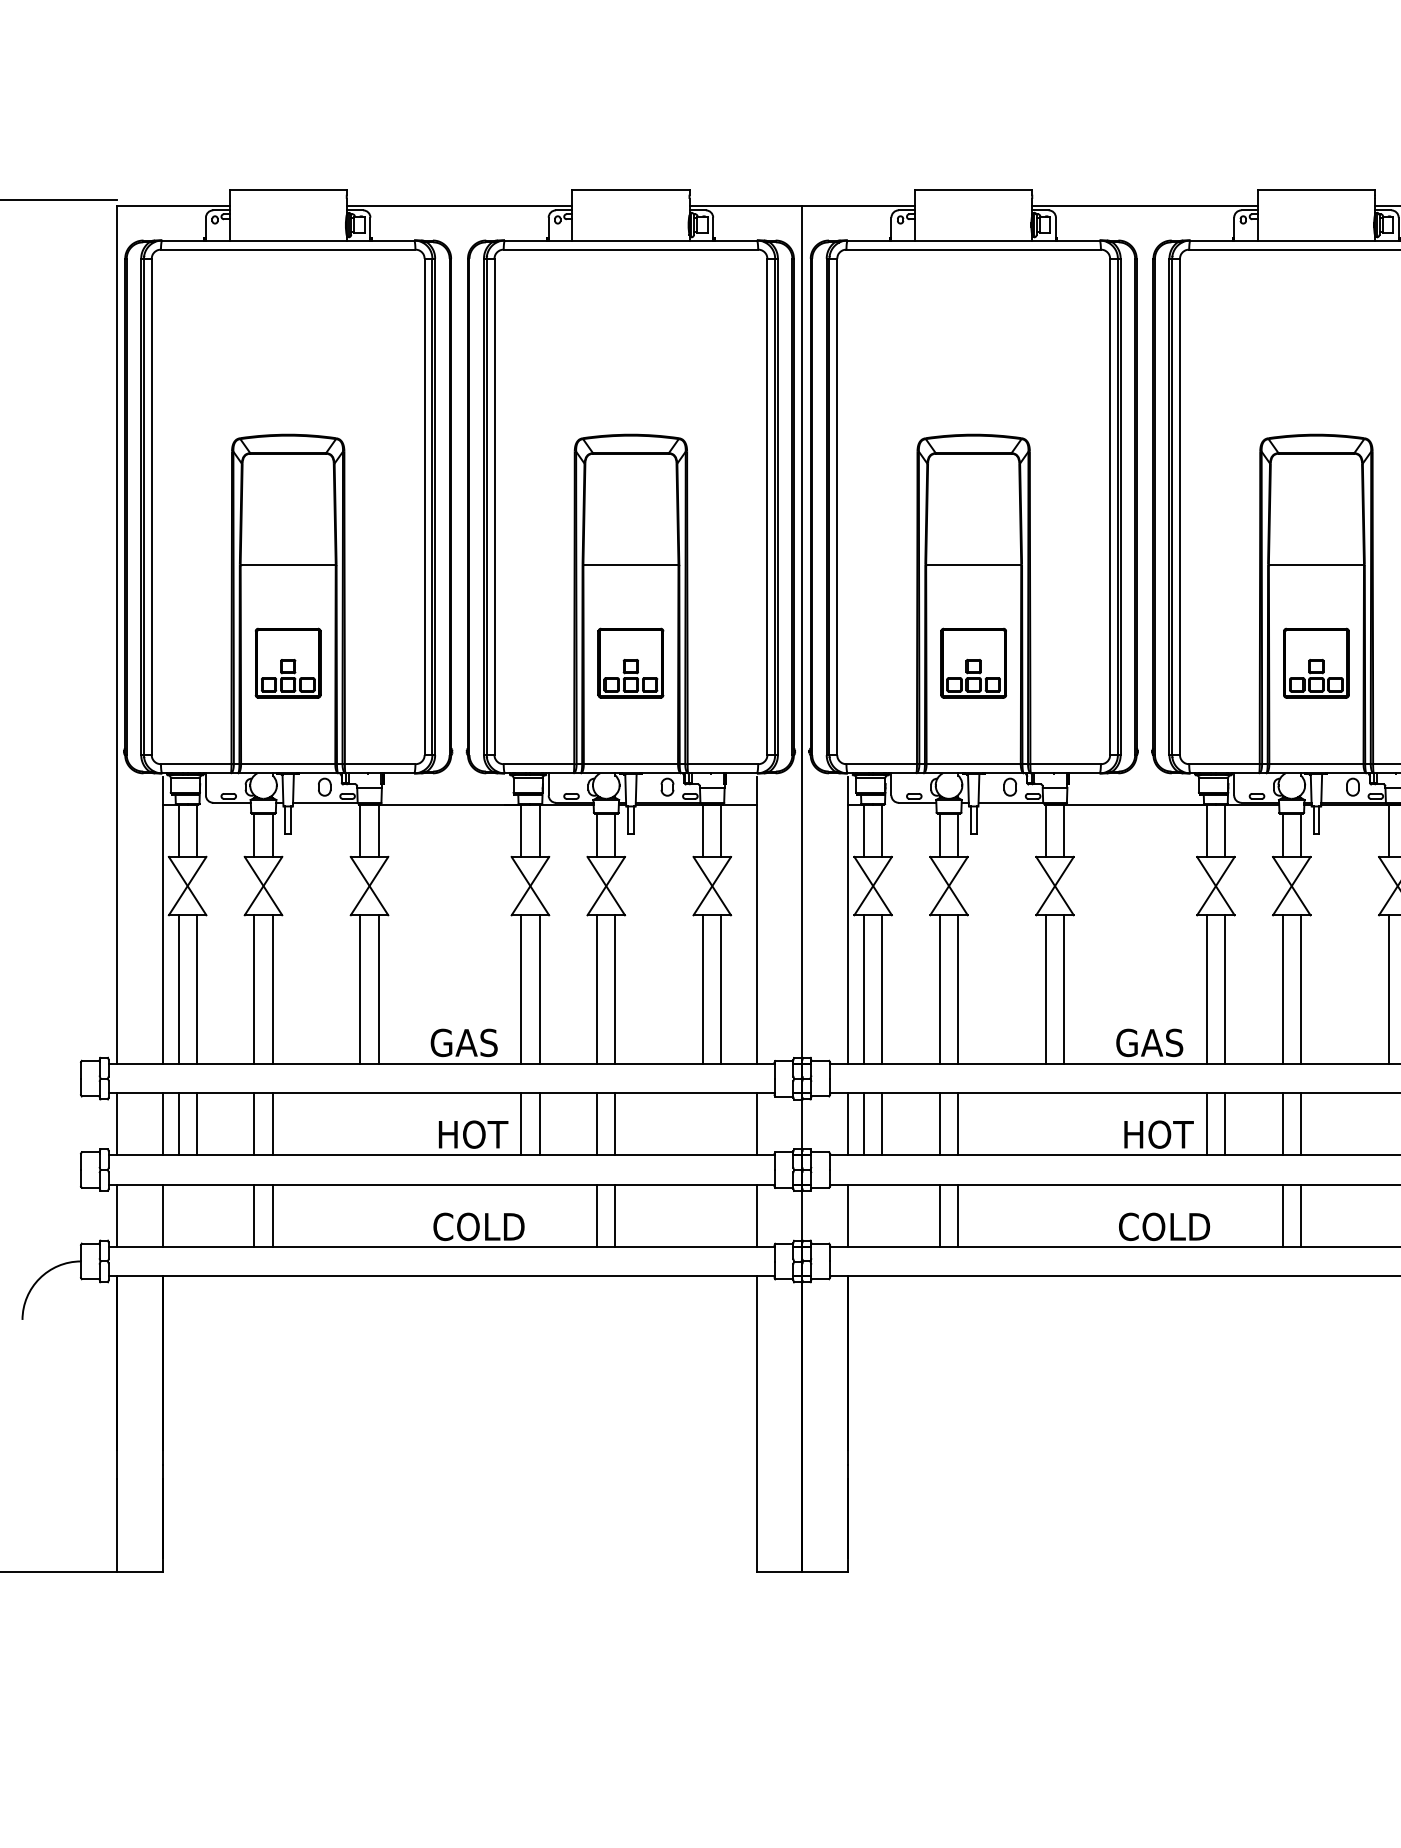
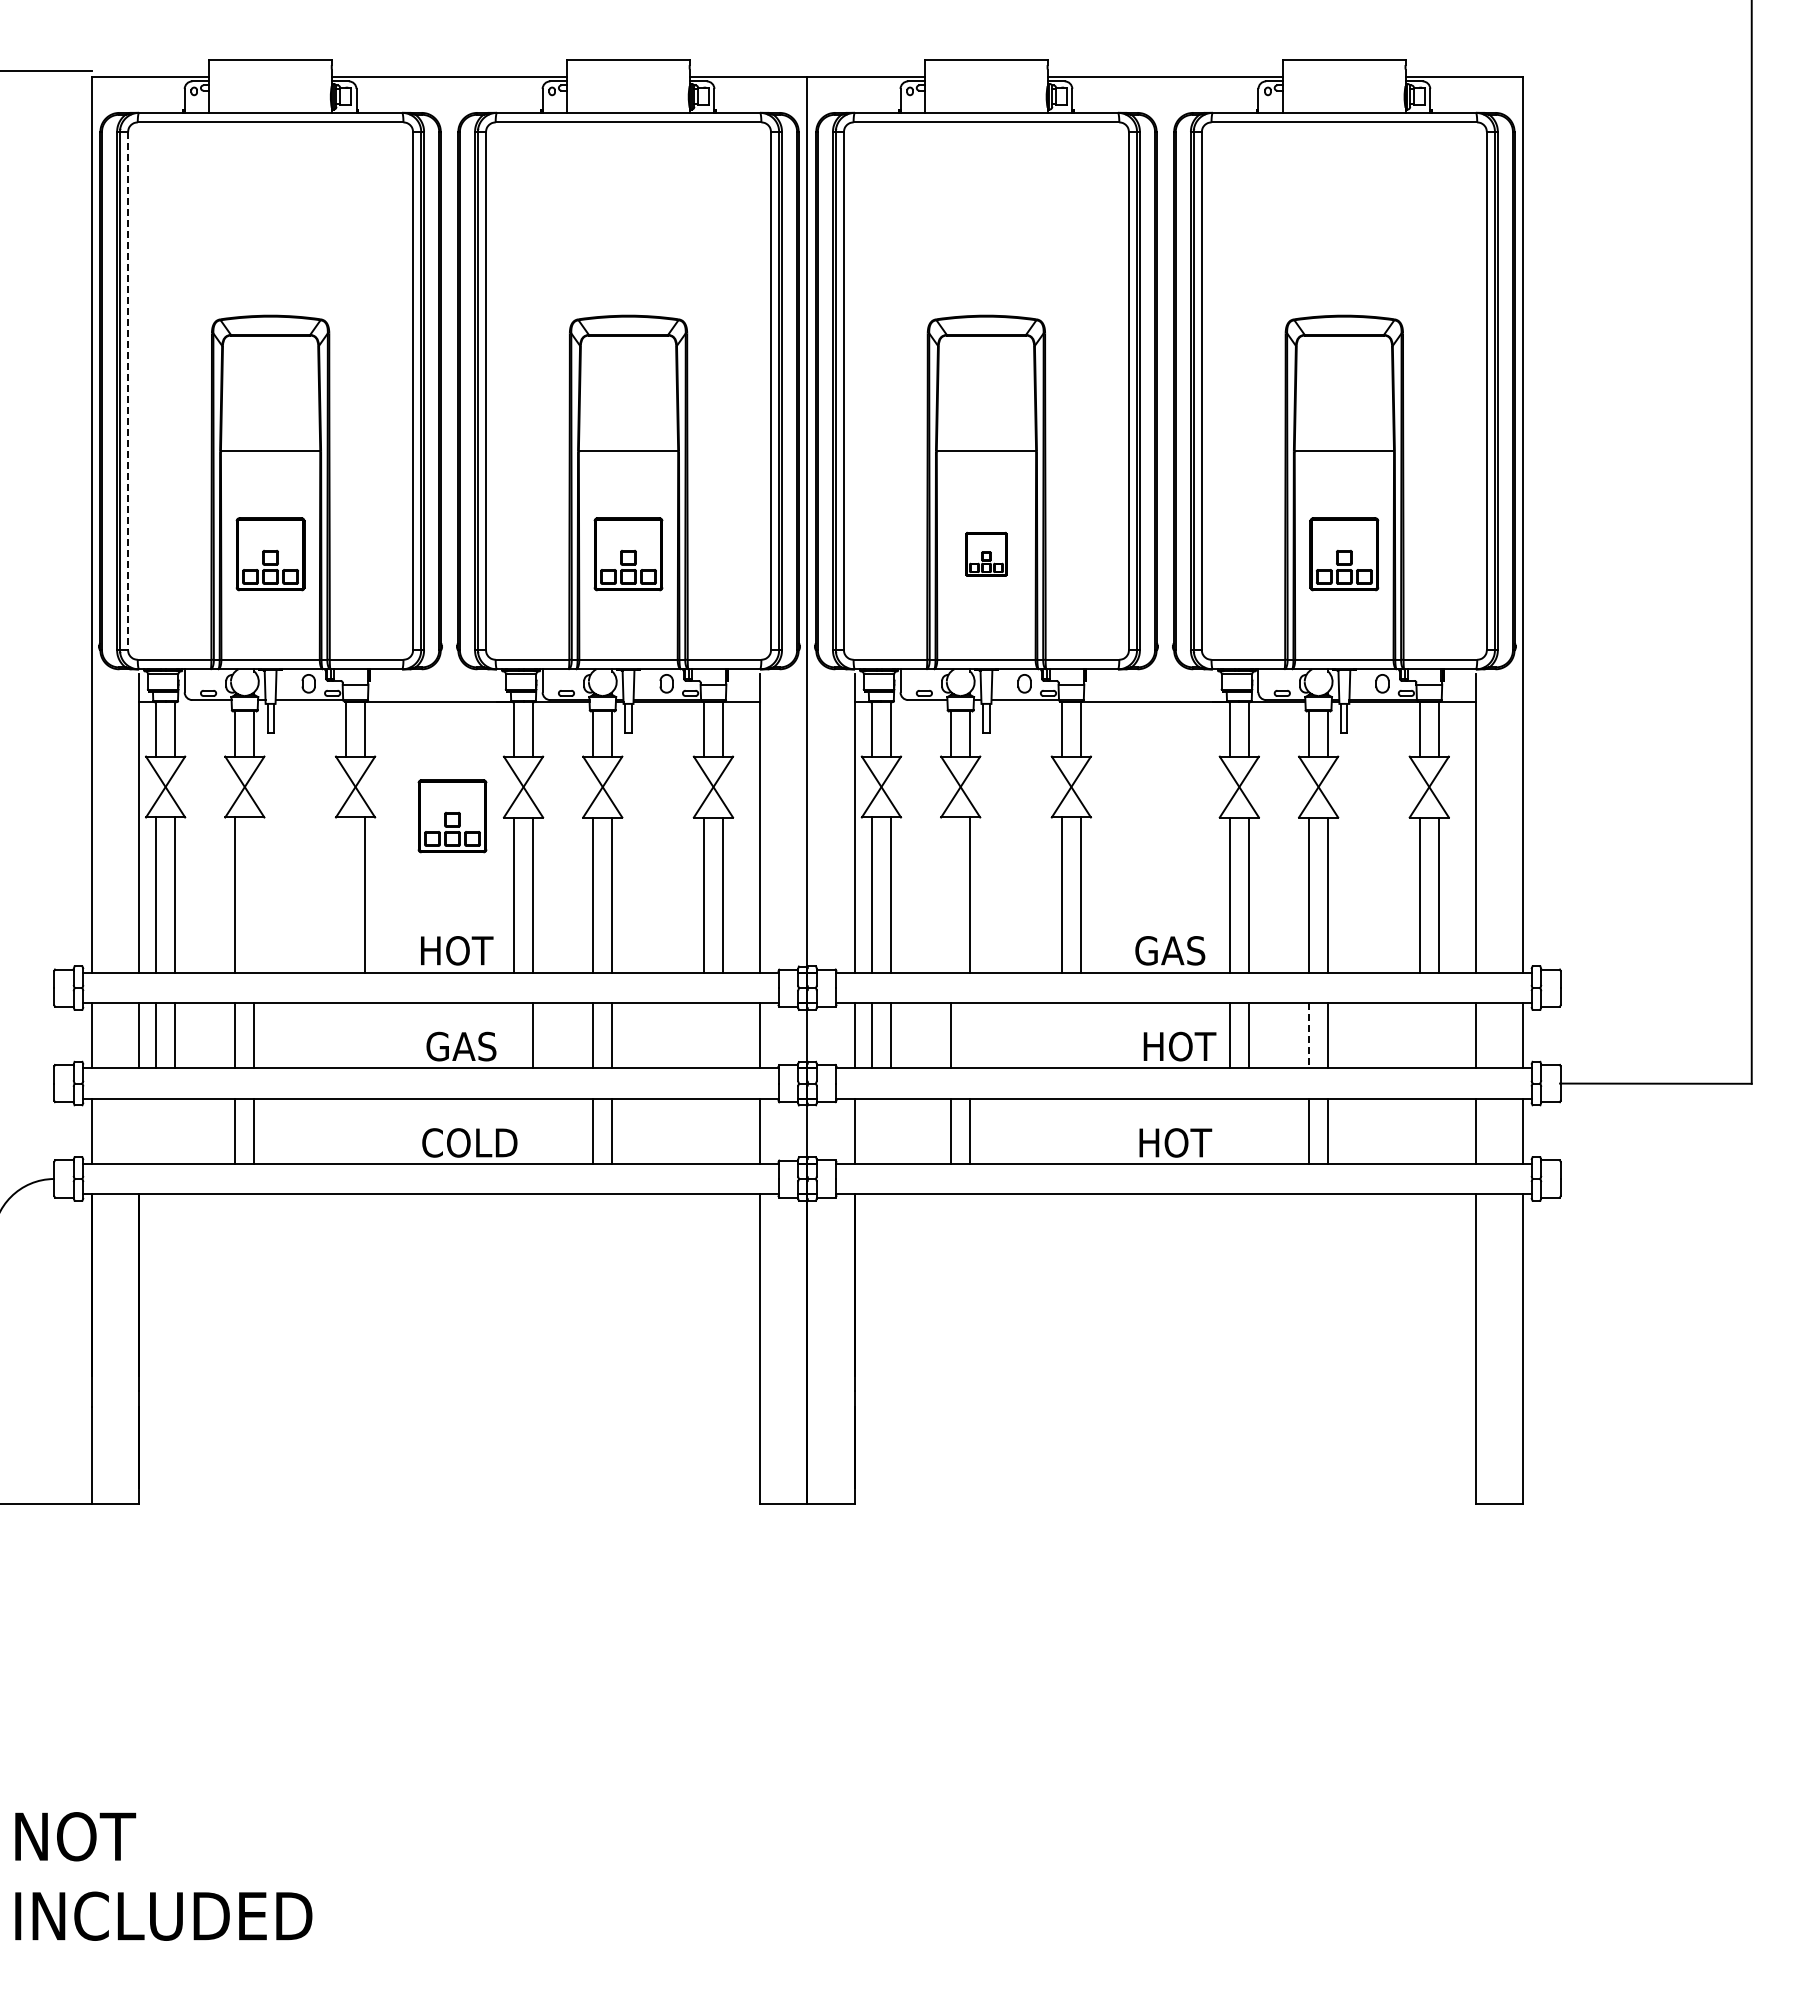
line: (152, 507) -> (128, 391), solid -> dashed
part: (973, 663) -> (986, 554), size x0.6
part: (462, 914) -> (452, 816), added
line: (272, 988) -> (254, 894), removed
line: (360, 988) -> (346, 894), removed
line: (940, 988) -> (951, 894), removed
text: (466, 1042) -> (456, 950), GAS -> HOT
line: (520, 1124) -> (513, 1035), removed
line: (958, 1124) -> (970, 1035), removed
line: (1283, 1124) -> (1309, 1036), solid -> dashed
text: (472, 1134) -> (463, 1046), HOT -> GAS
line: (162, 1214) -> (139, 1130), removed
text: (1164, 1226) -> (1185, 1142), COLD -> HOT

